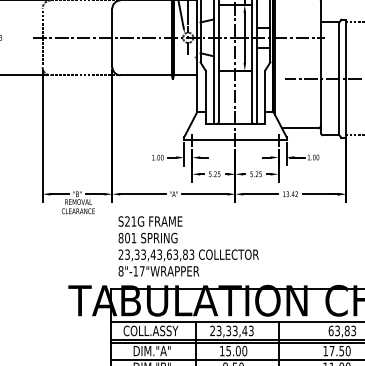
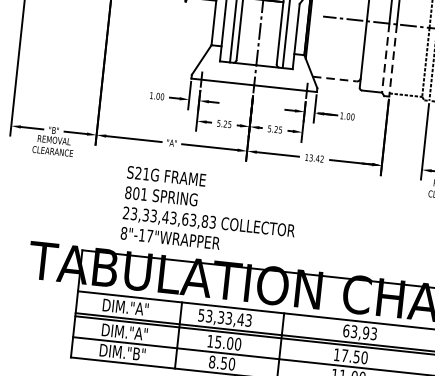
line: (339, 107) -> (385, 58), solid -> dashed
line: (345, 108) -> (393, 60), solid -> dashed
line: (300, 128) -> (335, 79), solid -> dashed
text: (188, 246) -> (209, 211), moved
text: (150, 330) -> (125, 306), COLL.ASSY -> DIM."A"
text: (212, 330) -> (201, 314), 23,33,43 -> 53,33,43
text: (346, 331) -> (365, 333), 63,83 -> 63,93

